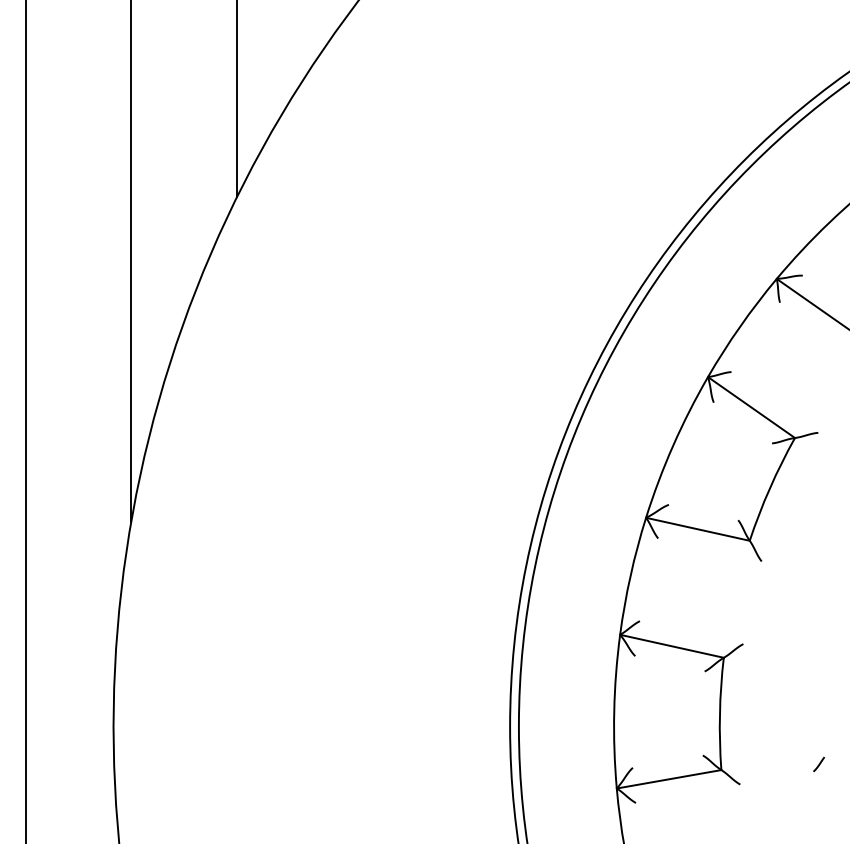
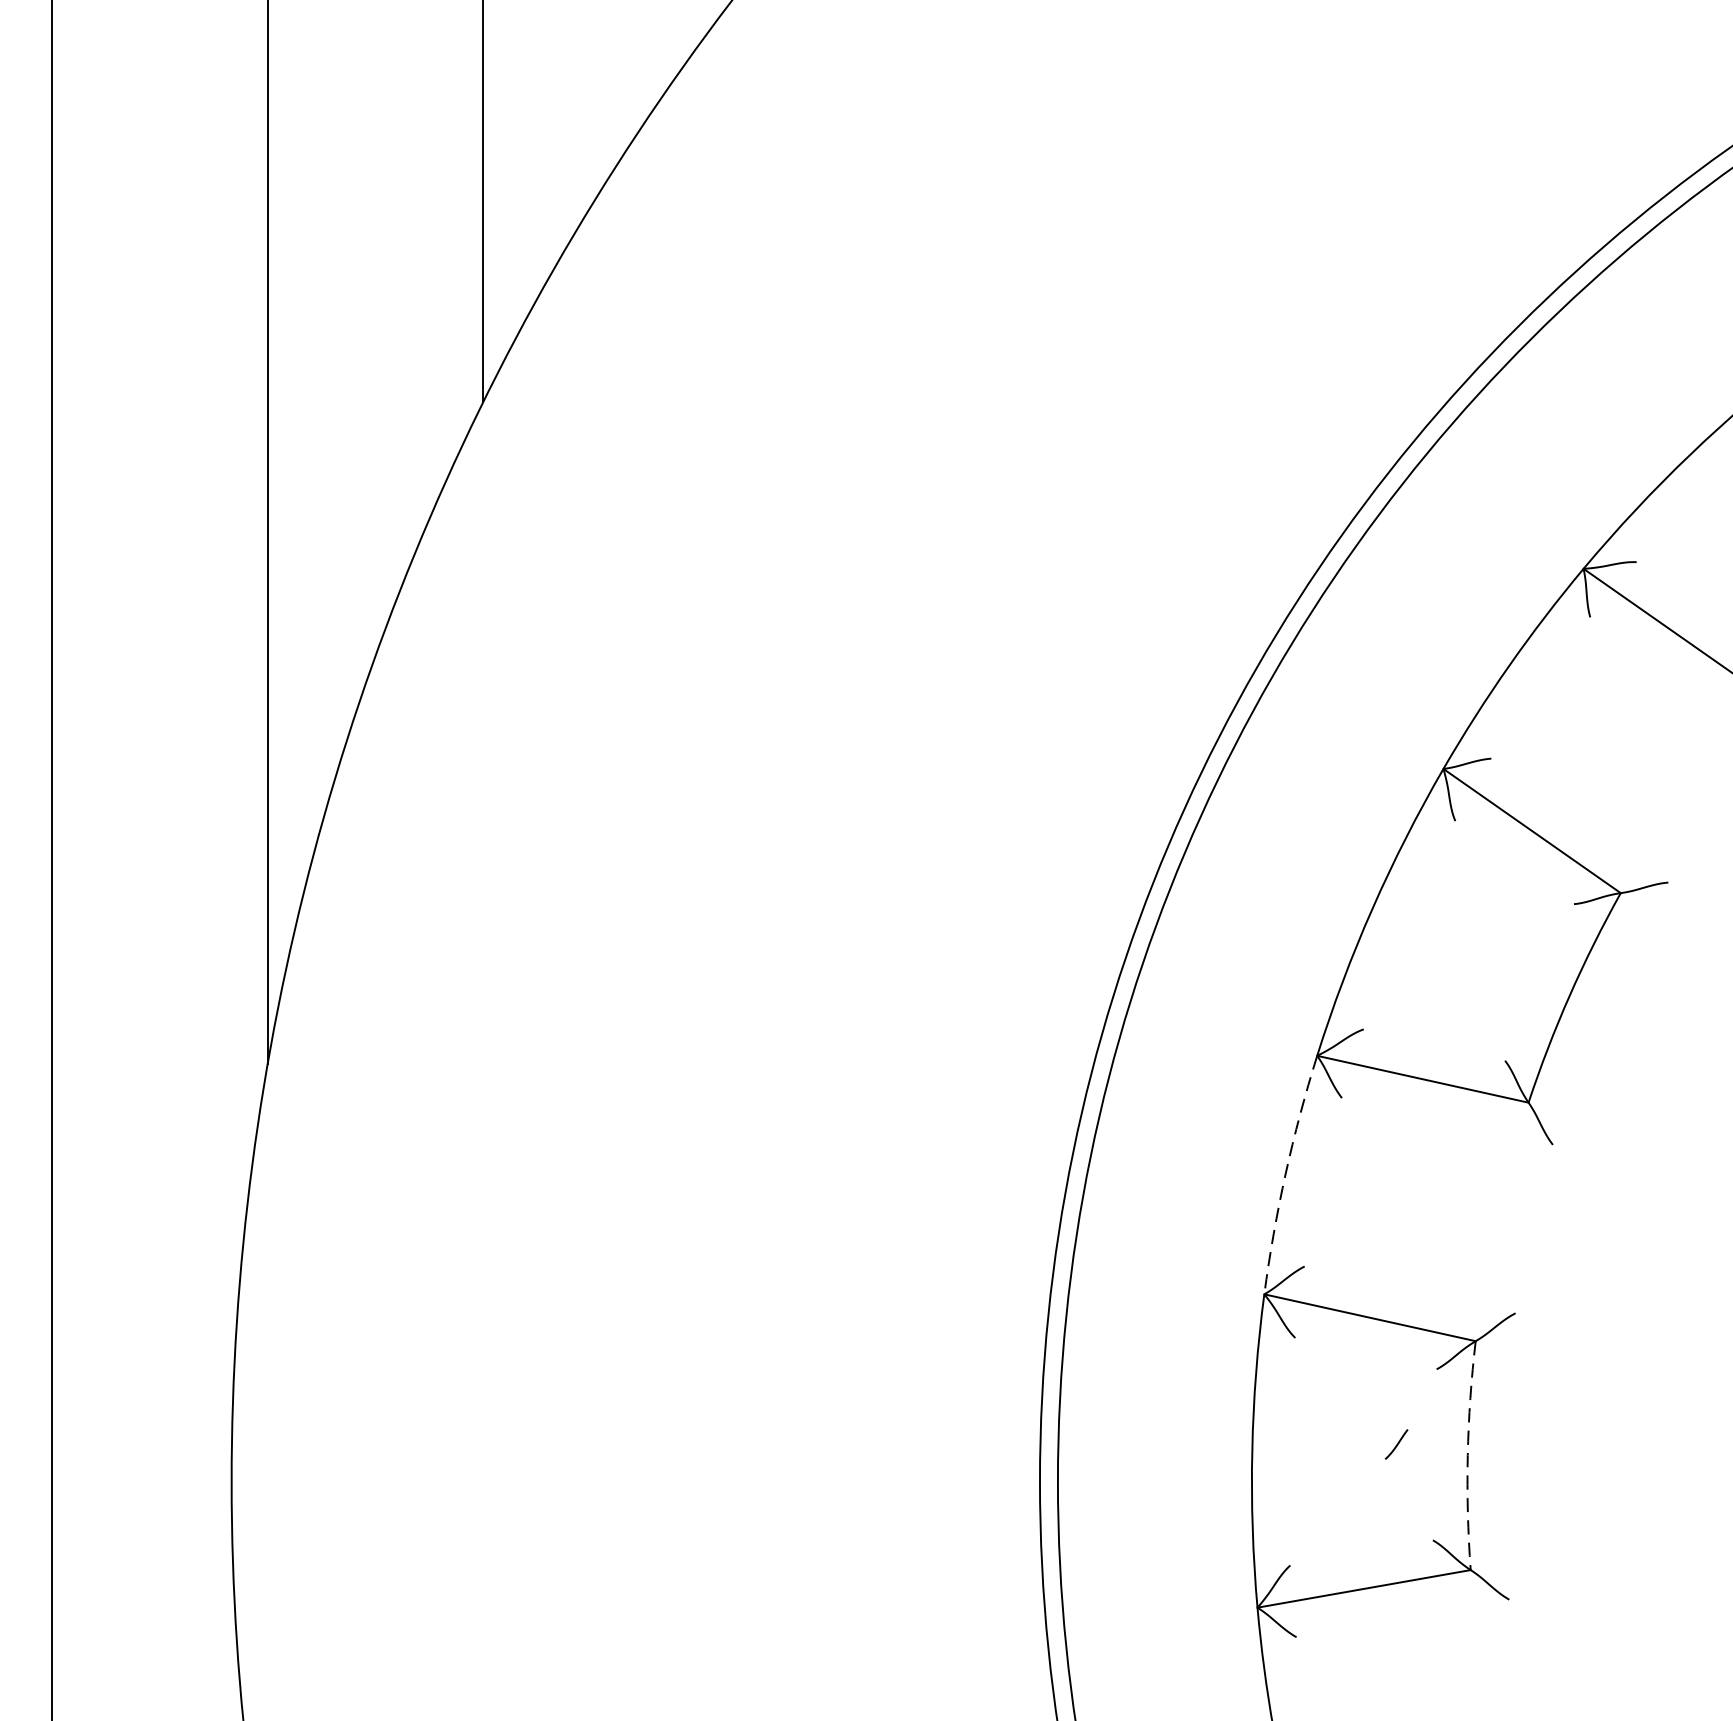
arc: (630, 575) -> (1285, 1173), solid -> dashed
arc: (719, 713) -> (1466, 1454), solid -> dashed
line: (818, 764) -> (1395, 1444), moved

